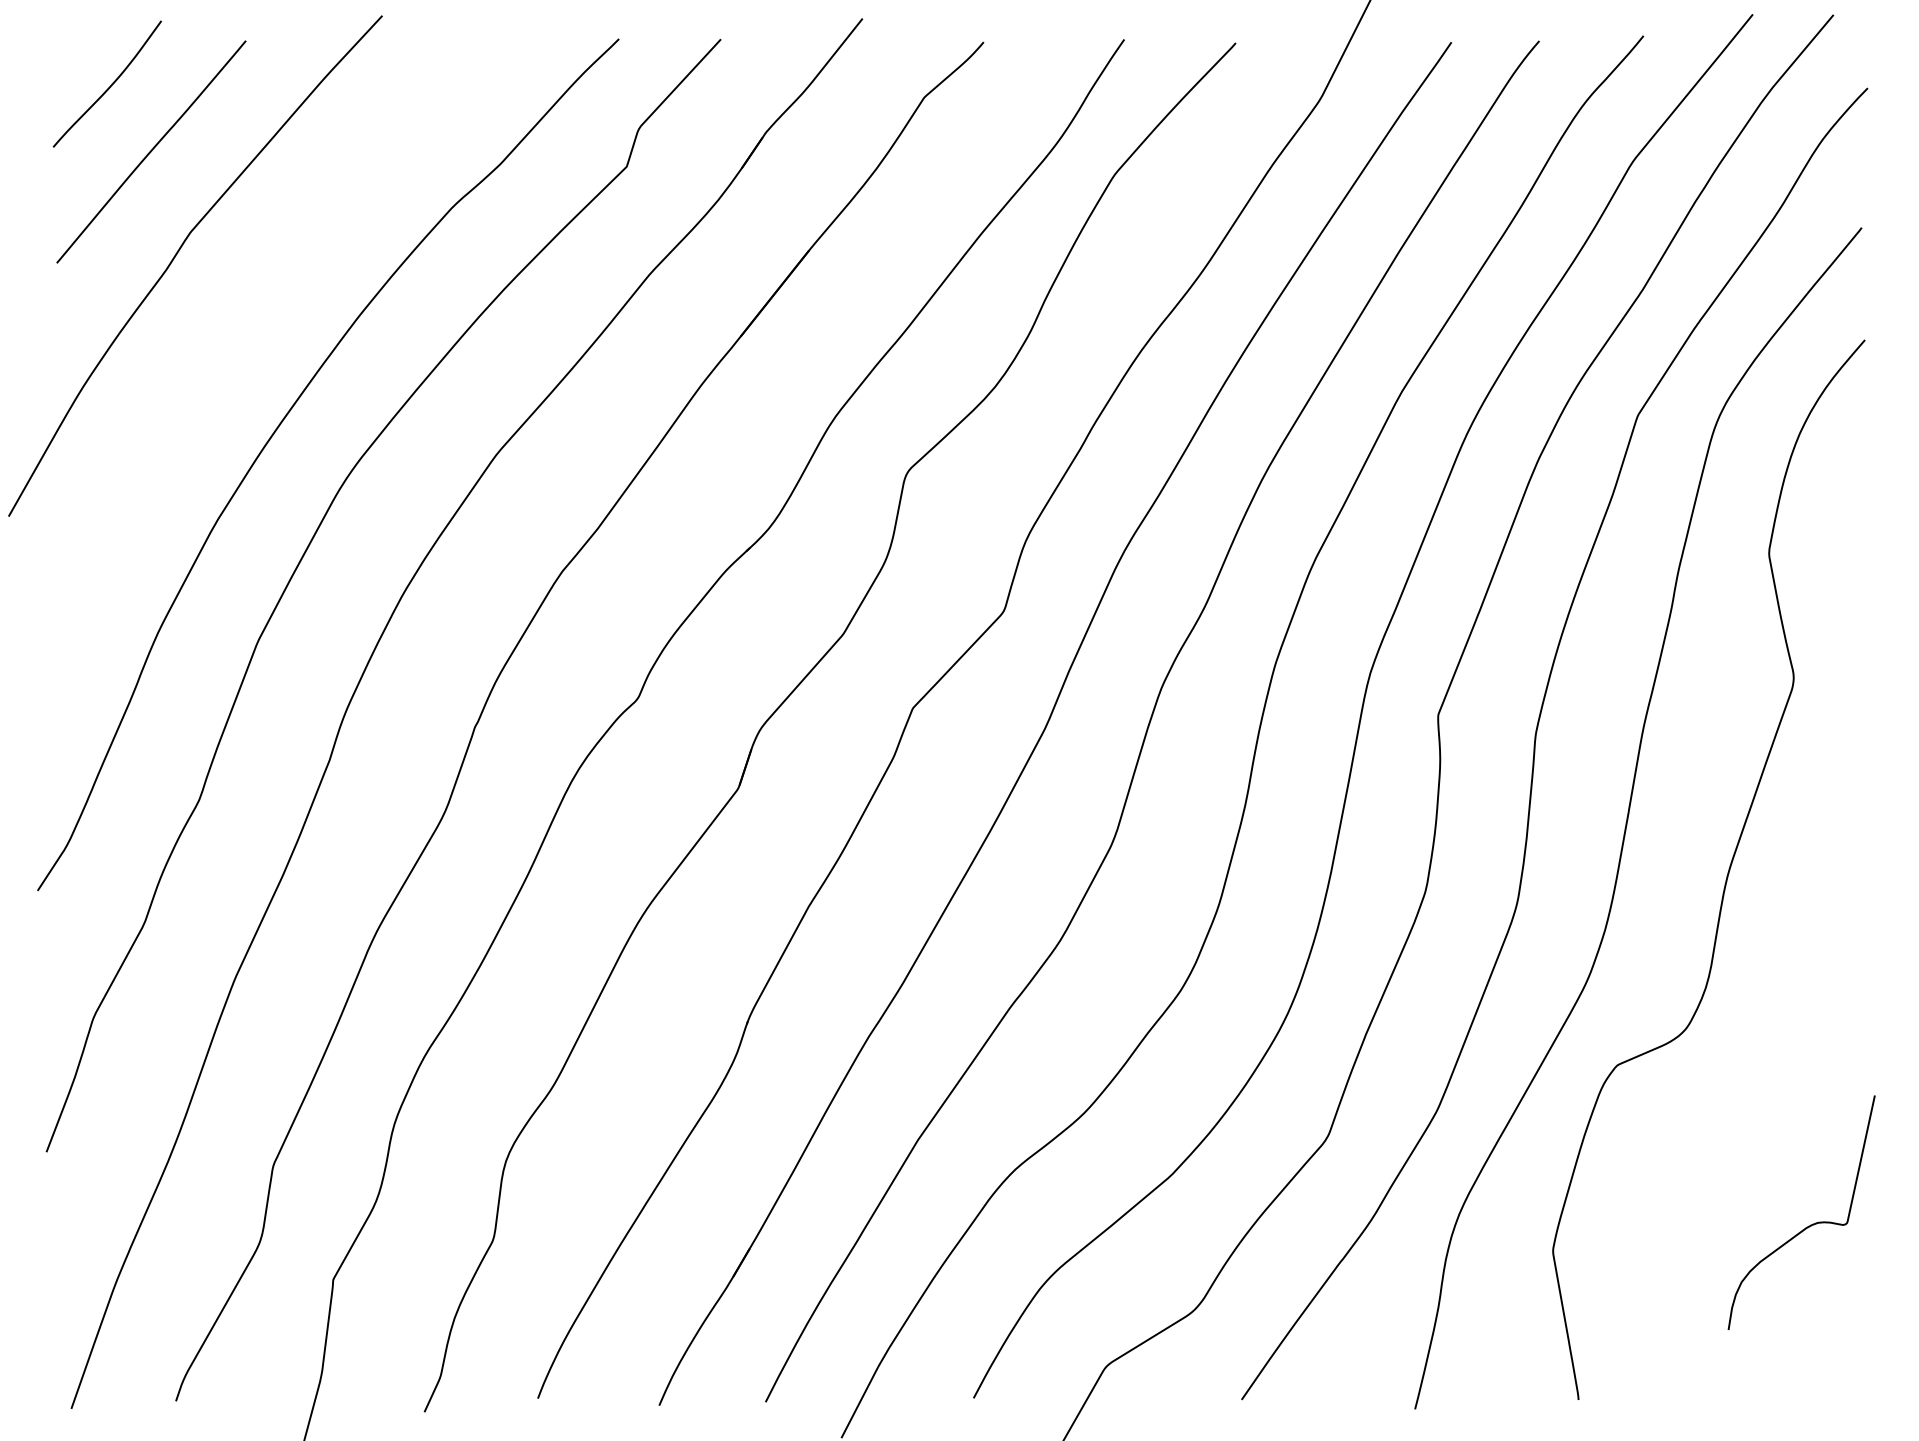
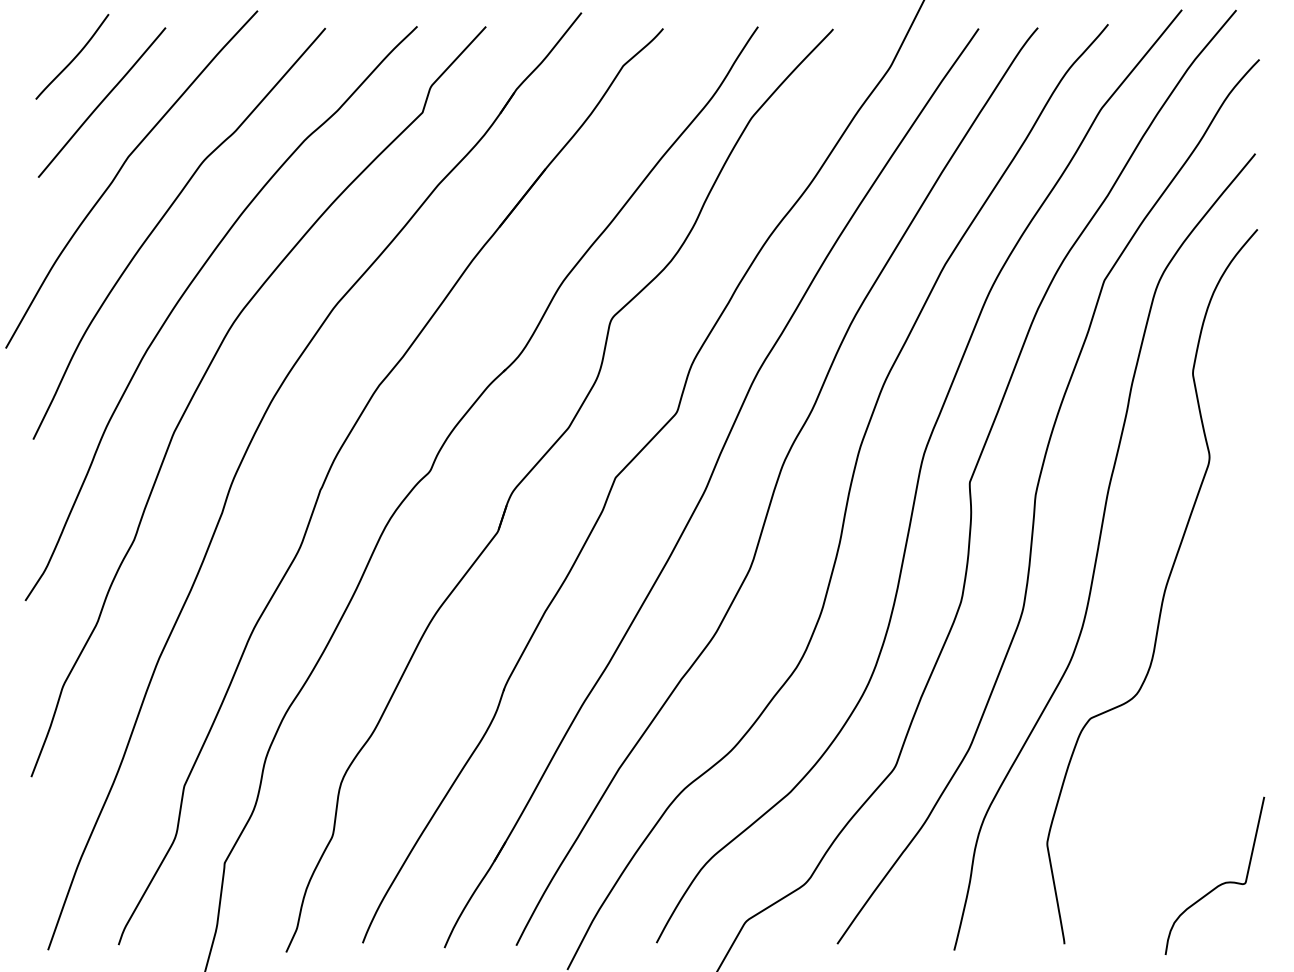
curve: (242, 323) -> (163, 218), added
curve: (1808, 1225) -> (1219, 884), moved

